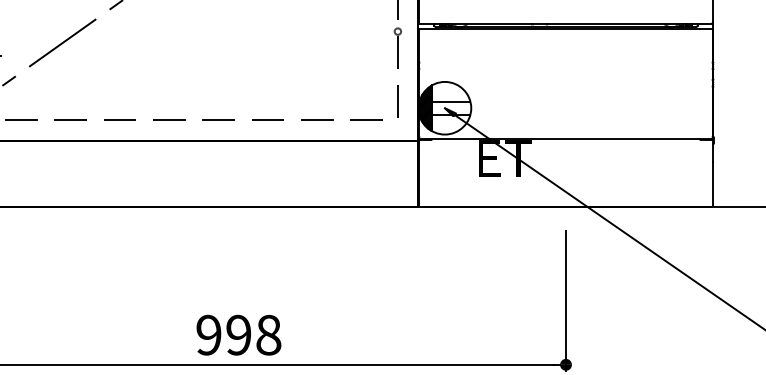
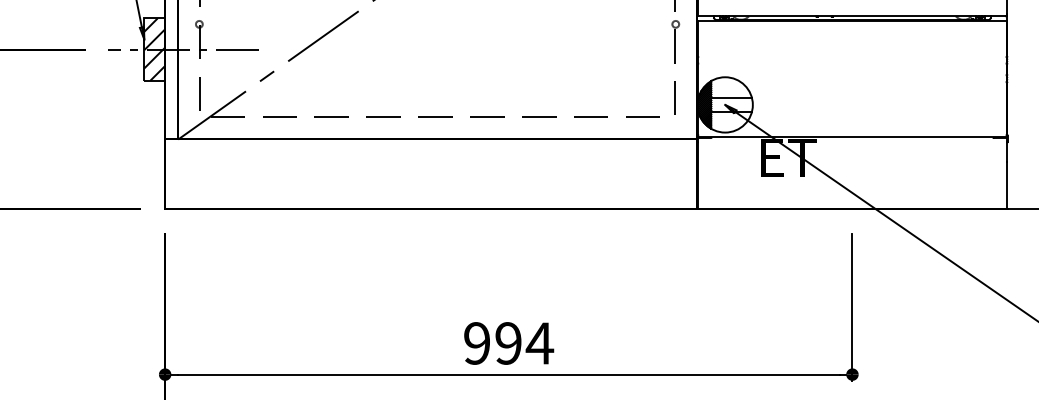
text: (268, 335) -> (539, 343), 998 -> 994

